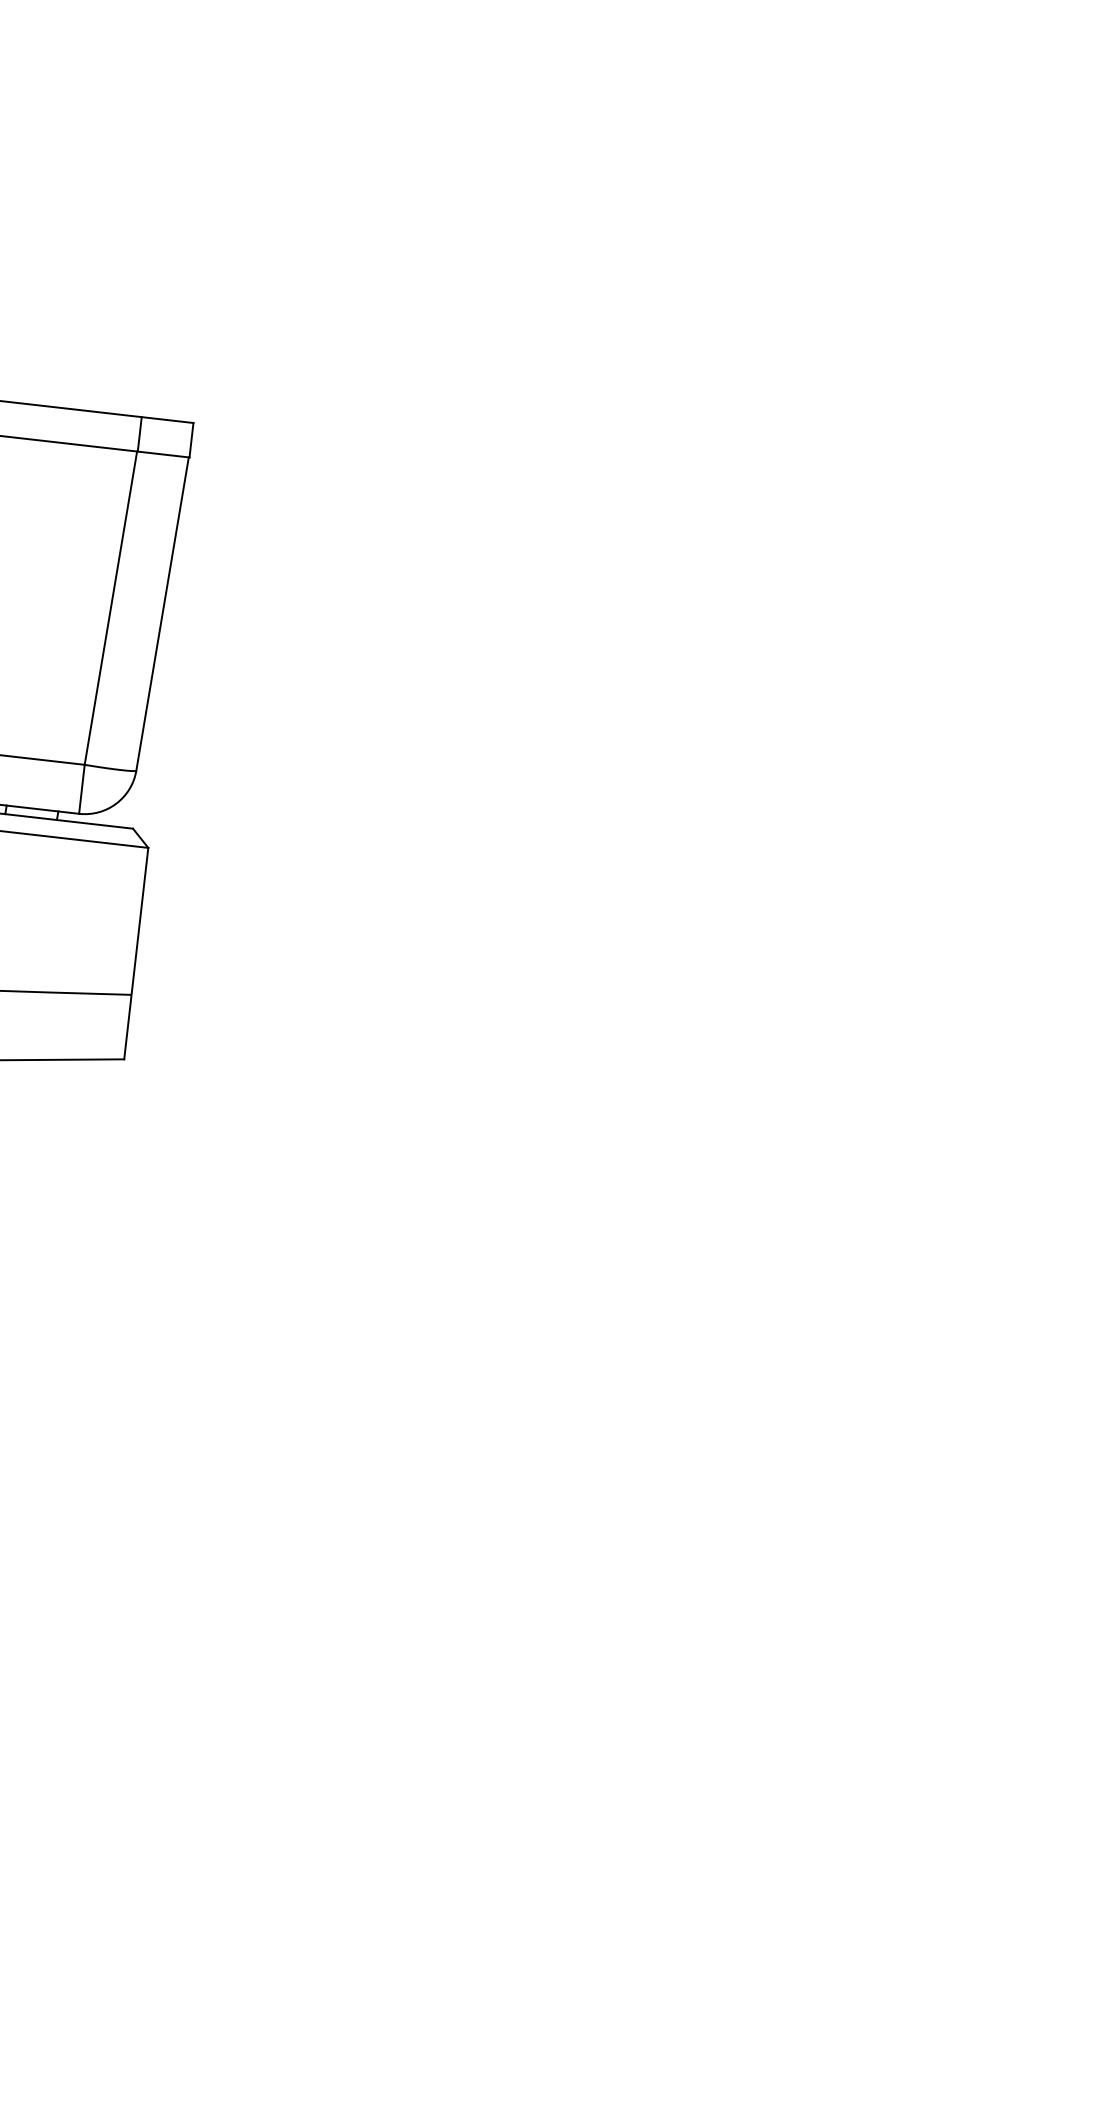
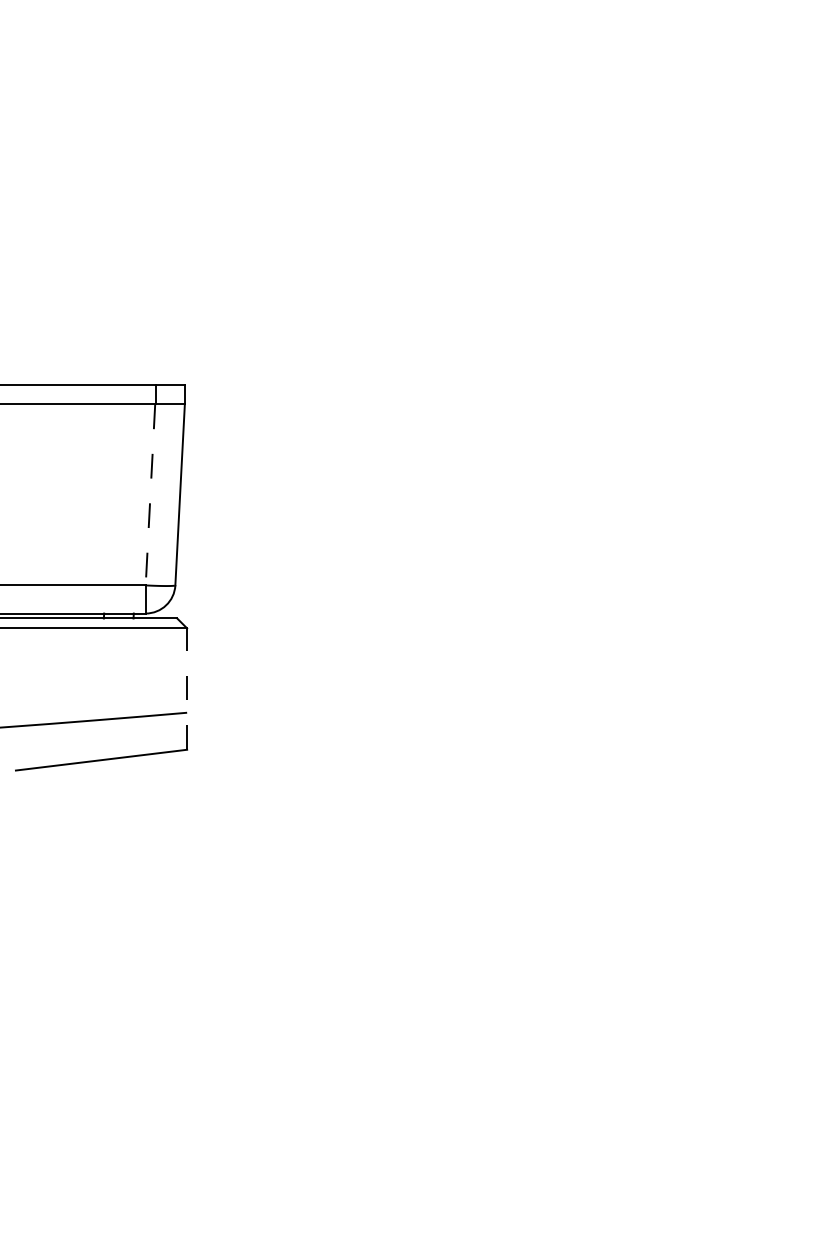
line: (111, 607) -> (150, 494), solid -> dashed
line: (136, 954) -> (187, 689), solid -> dashed

